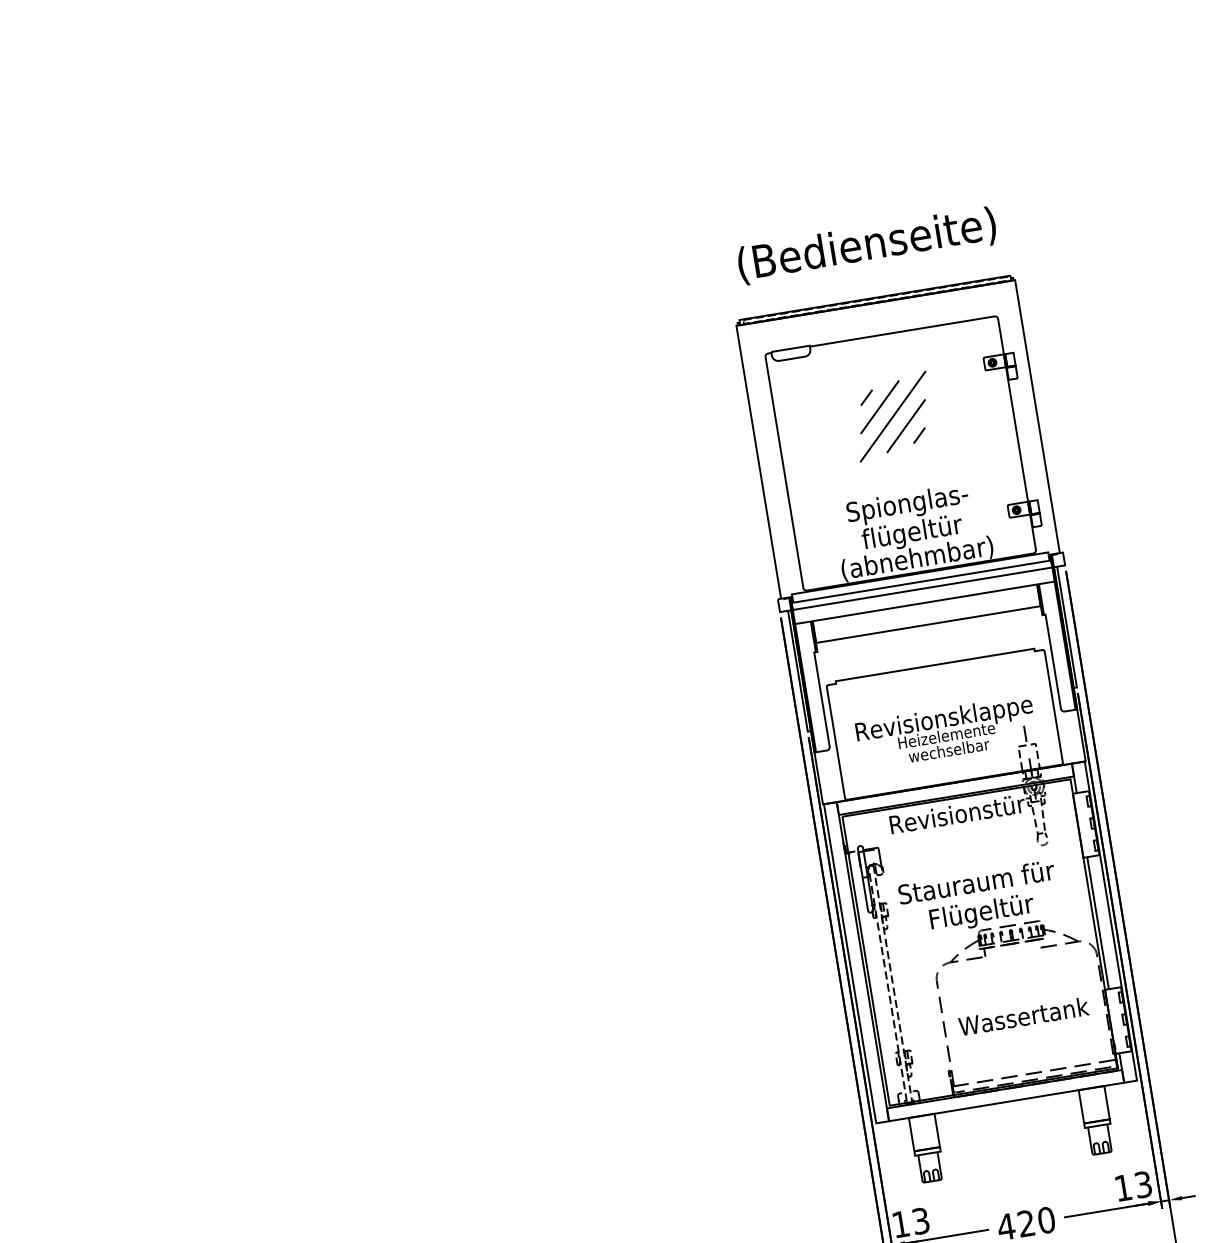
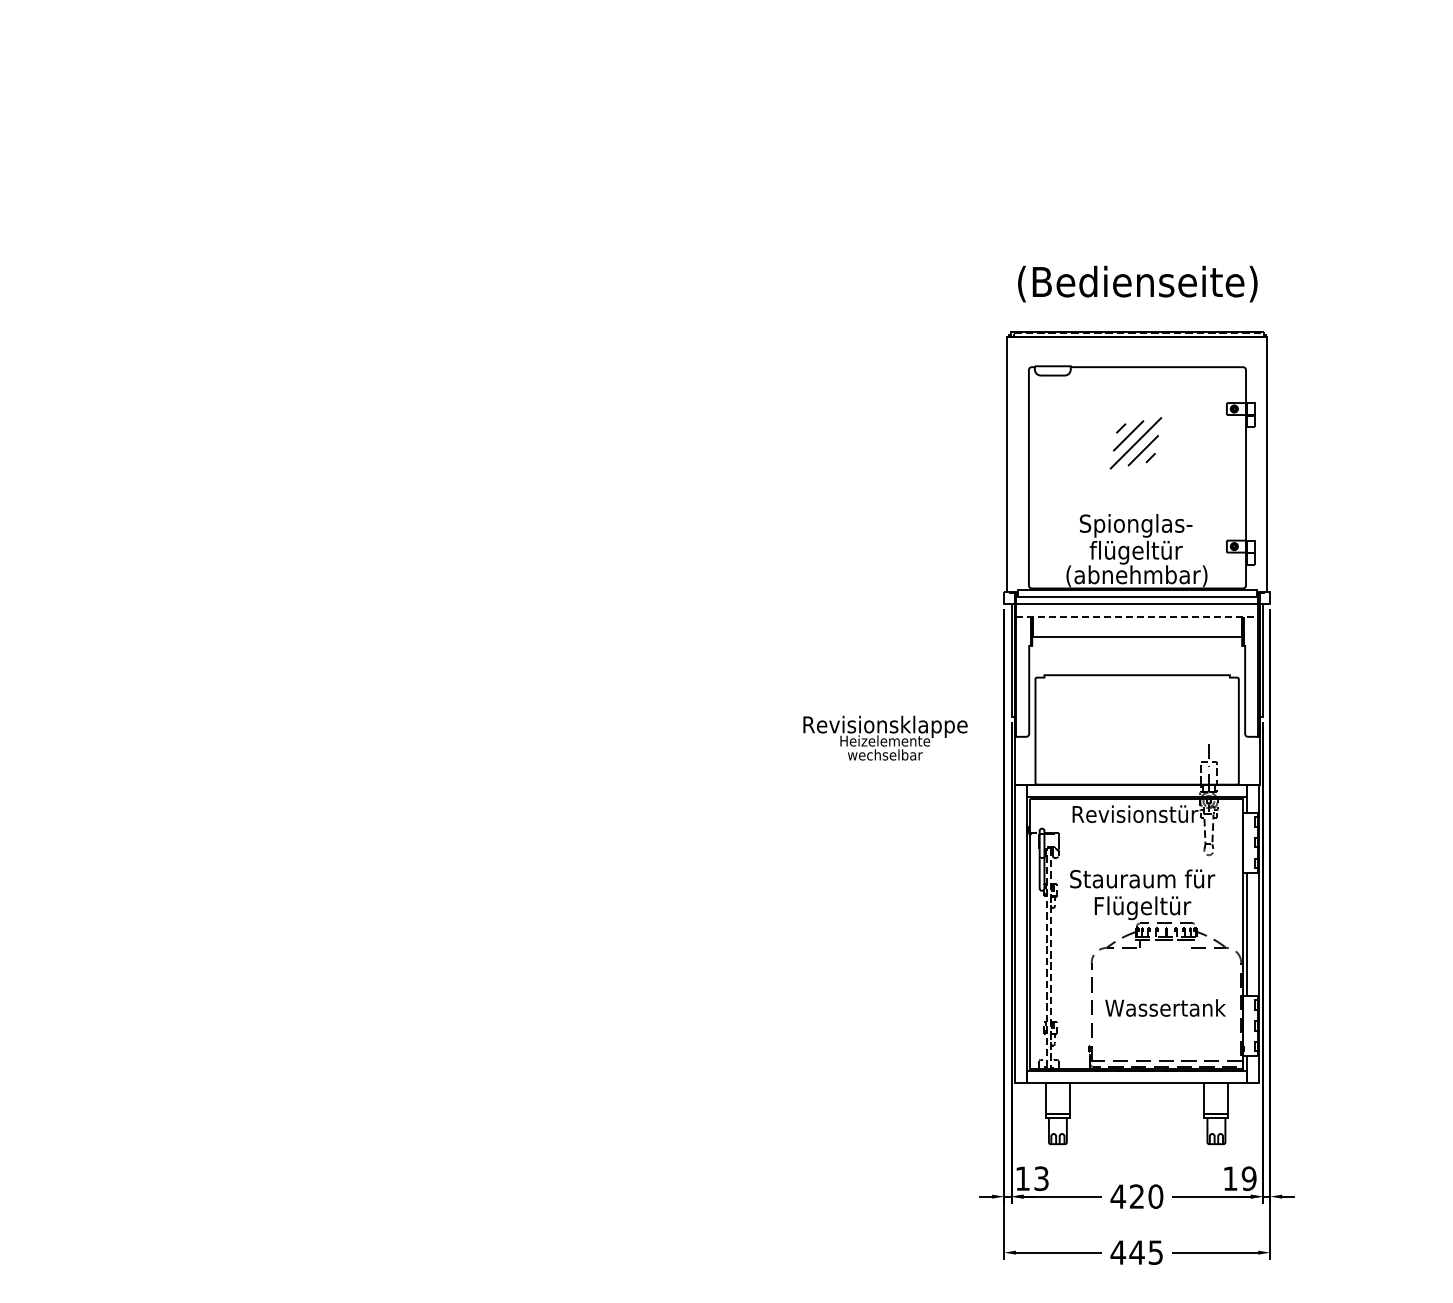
part: (892, 417) -> (1135, 443), size x0.7
line: (925, 603) -> (1137, 617), solid -> dashed
text: (946, 731) -> (885, 737), moved
text: (1142, 1184) -> (1248, 1178), 13 -> 19

